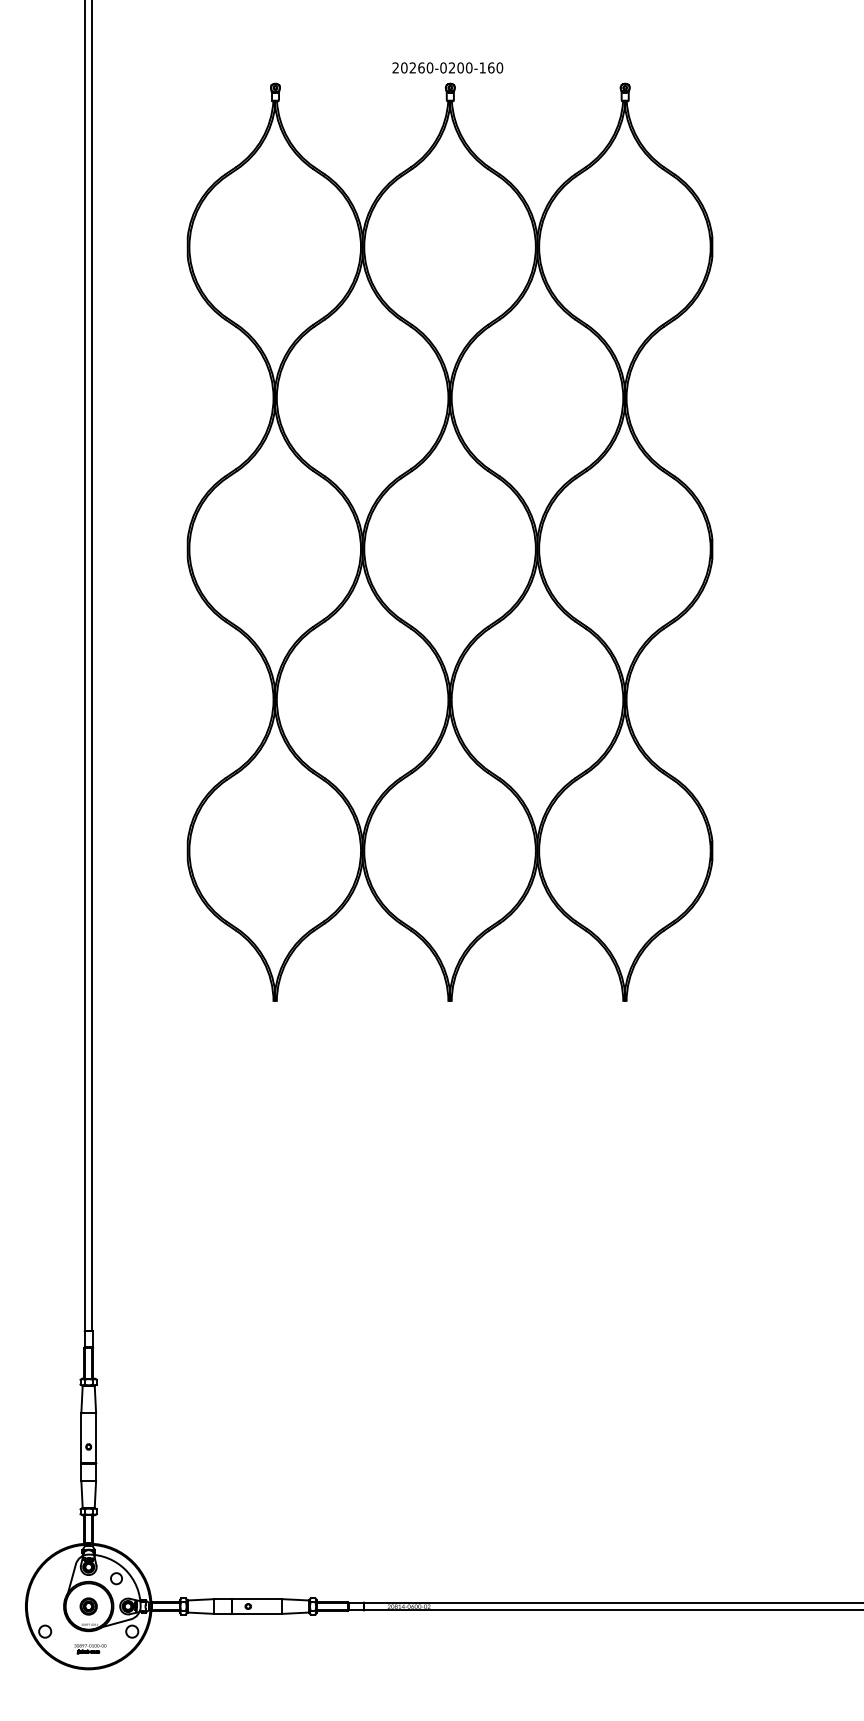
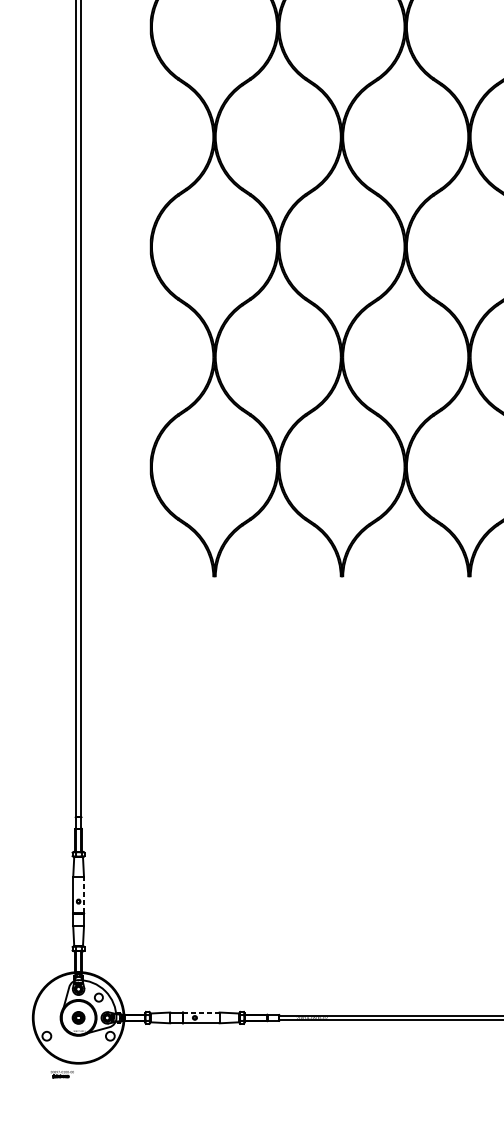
line: (96, 1437) -> (84, 894), solid -> dashed
line: (257, 1599) -> (201, 1012), solid -> dashed
part: (90, 1649) -> (62, 1074), moved

